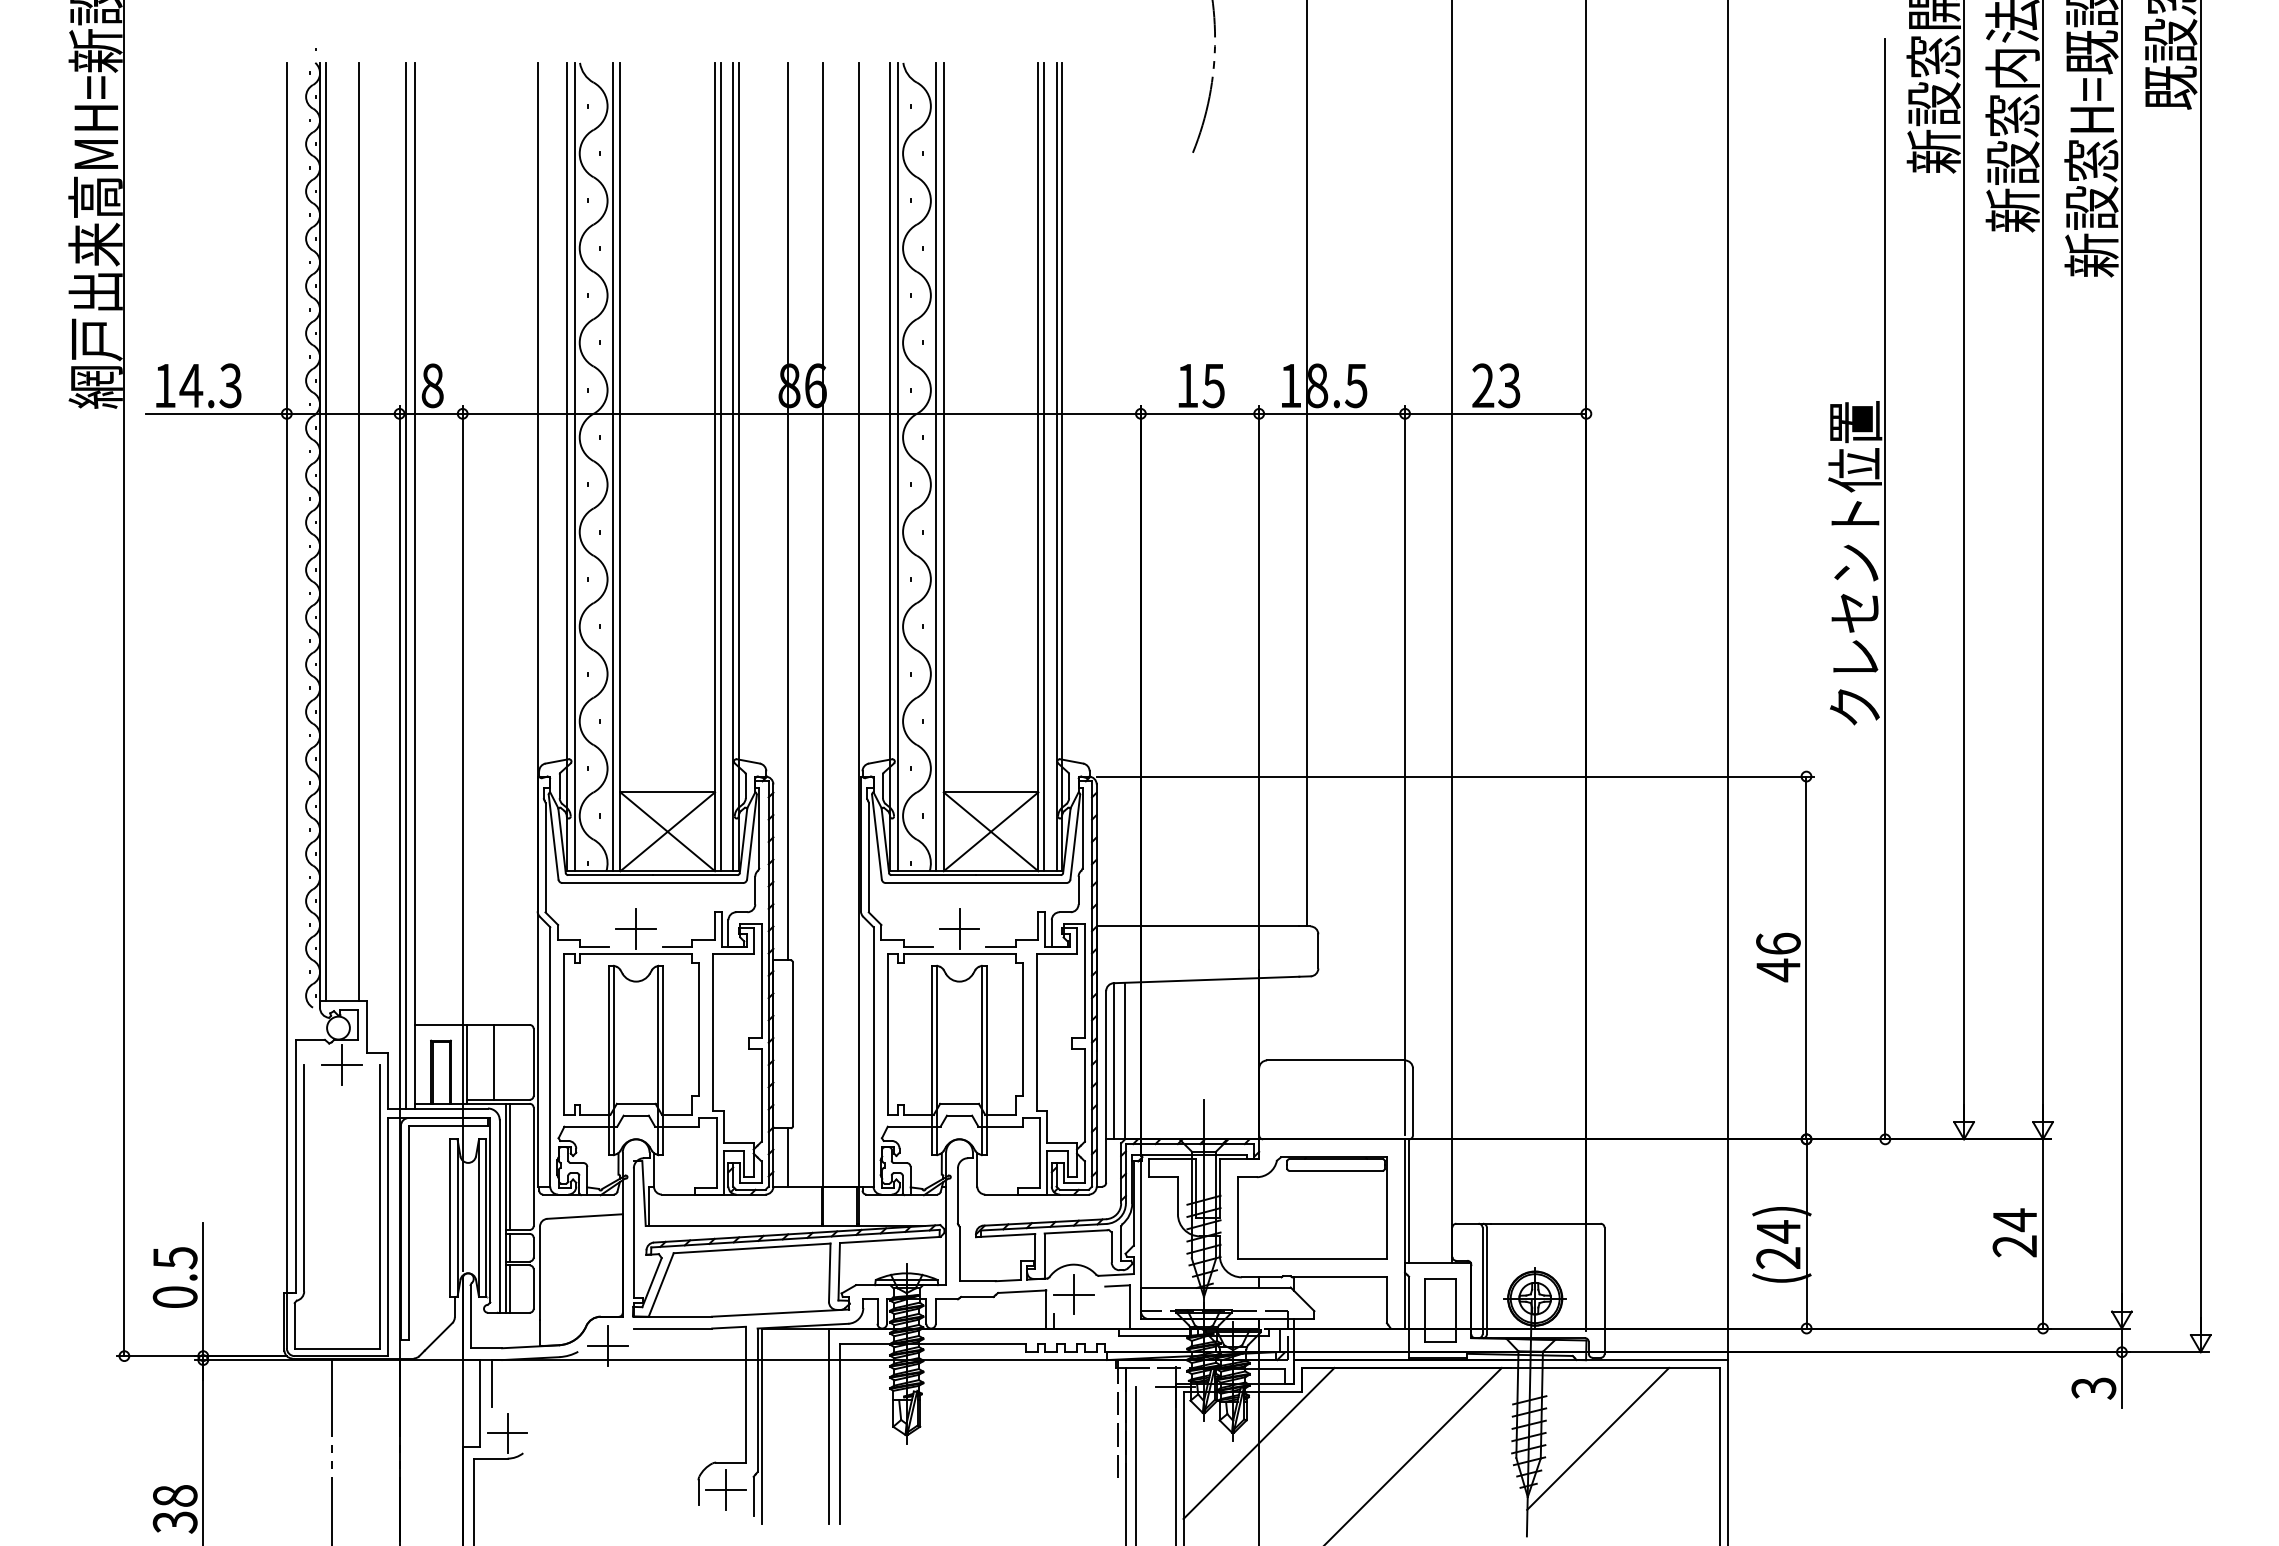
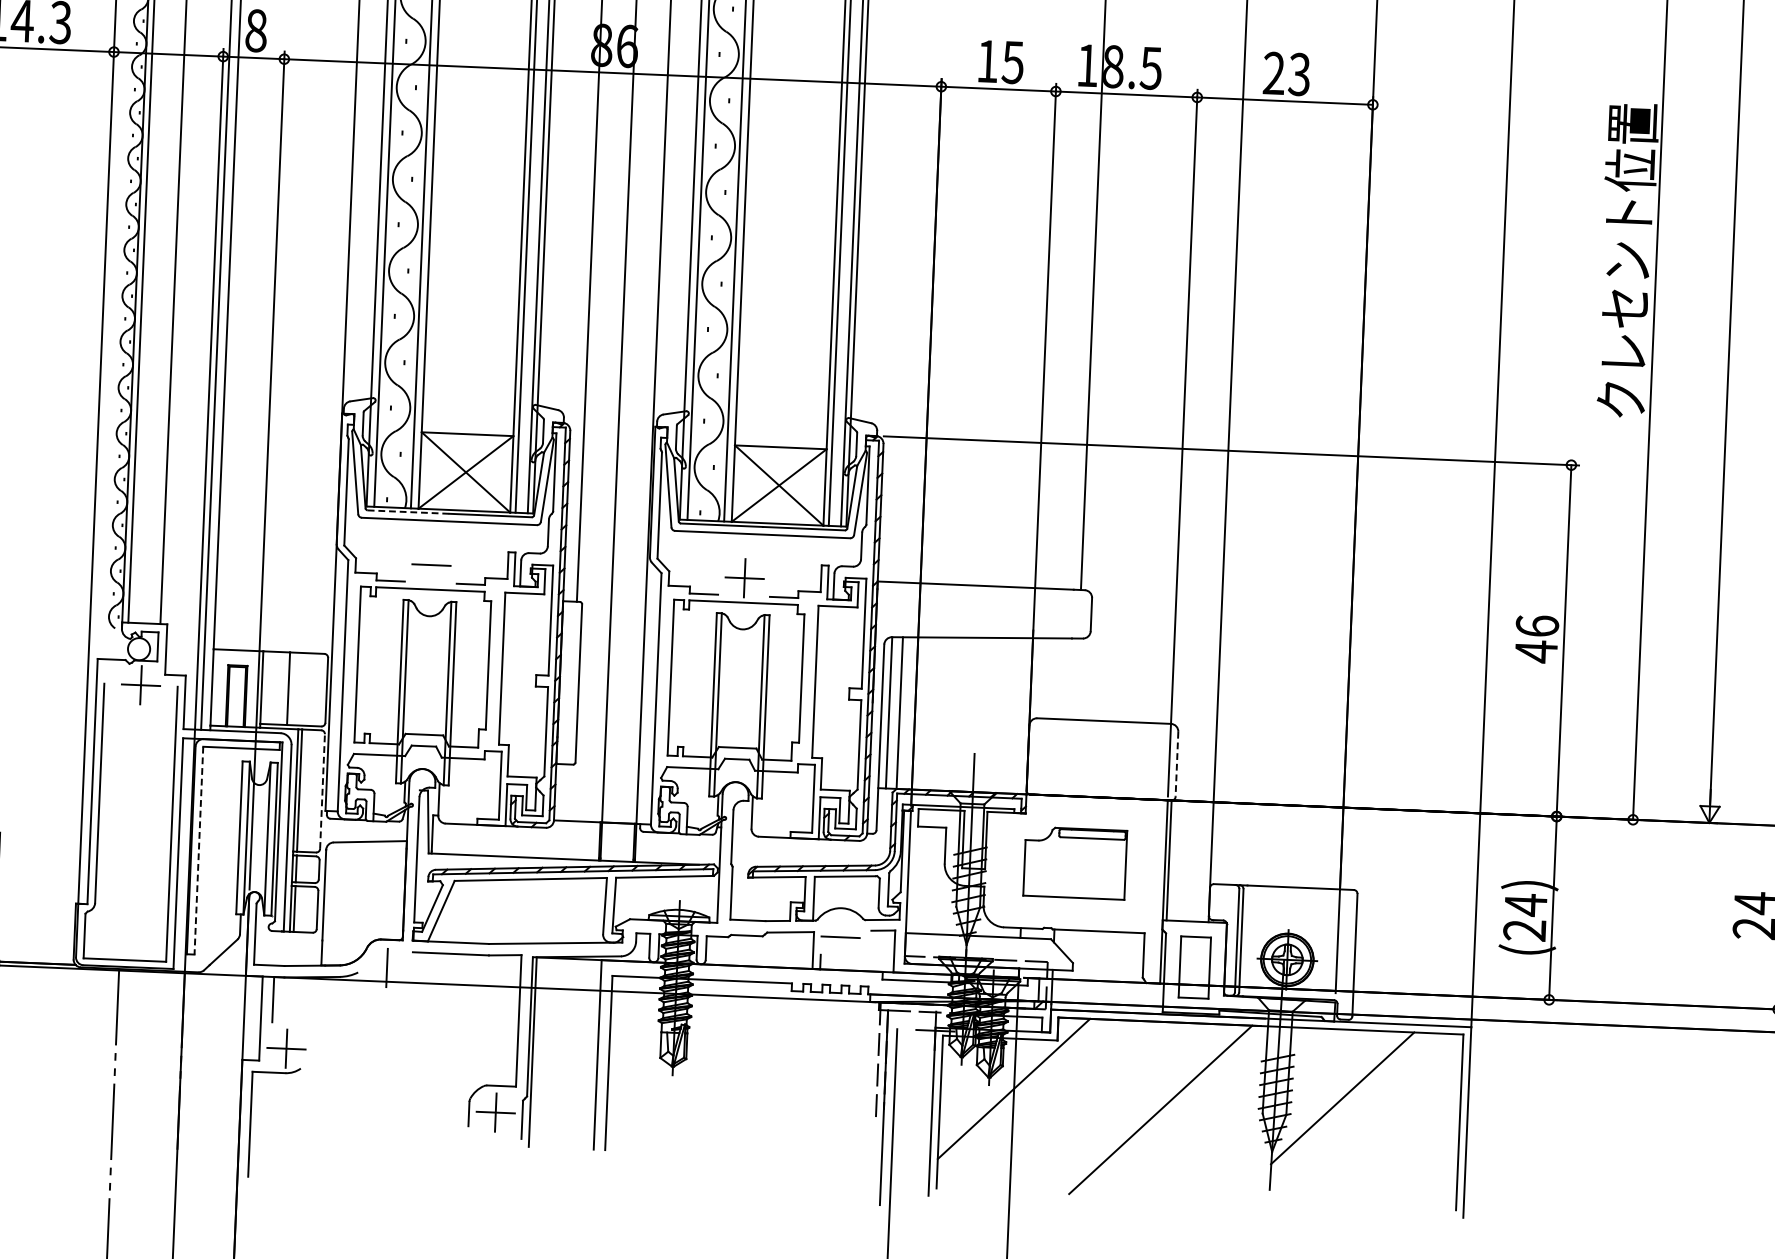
line: (610, 875) -> (408, 512), solid -> dashed
line: (636, 928) -> (431, 564), removed
line: (1412, 1101) -> (1176, 763), solid -> dashed
line: (787, 1157) -> (568, 792), removed
line: (533, 1166) -> (322, 791), solid -> dashed
part: (1312, 1207) -> (1075, 862), size x0.7
line: (408, 1233) -> (198, 851), solid -> dashed
line: (1073, 1294) -> (840, 937), removed
line: (607, 1345) -> (386, 967), removed

